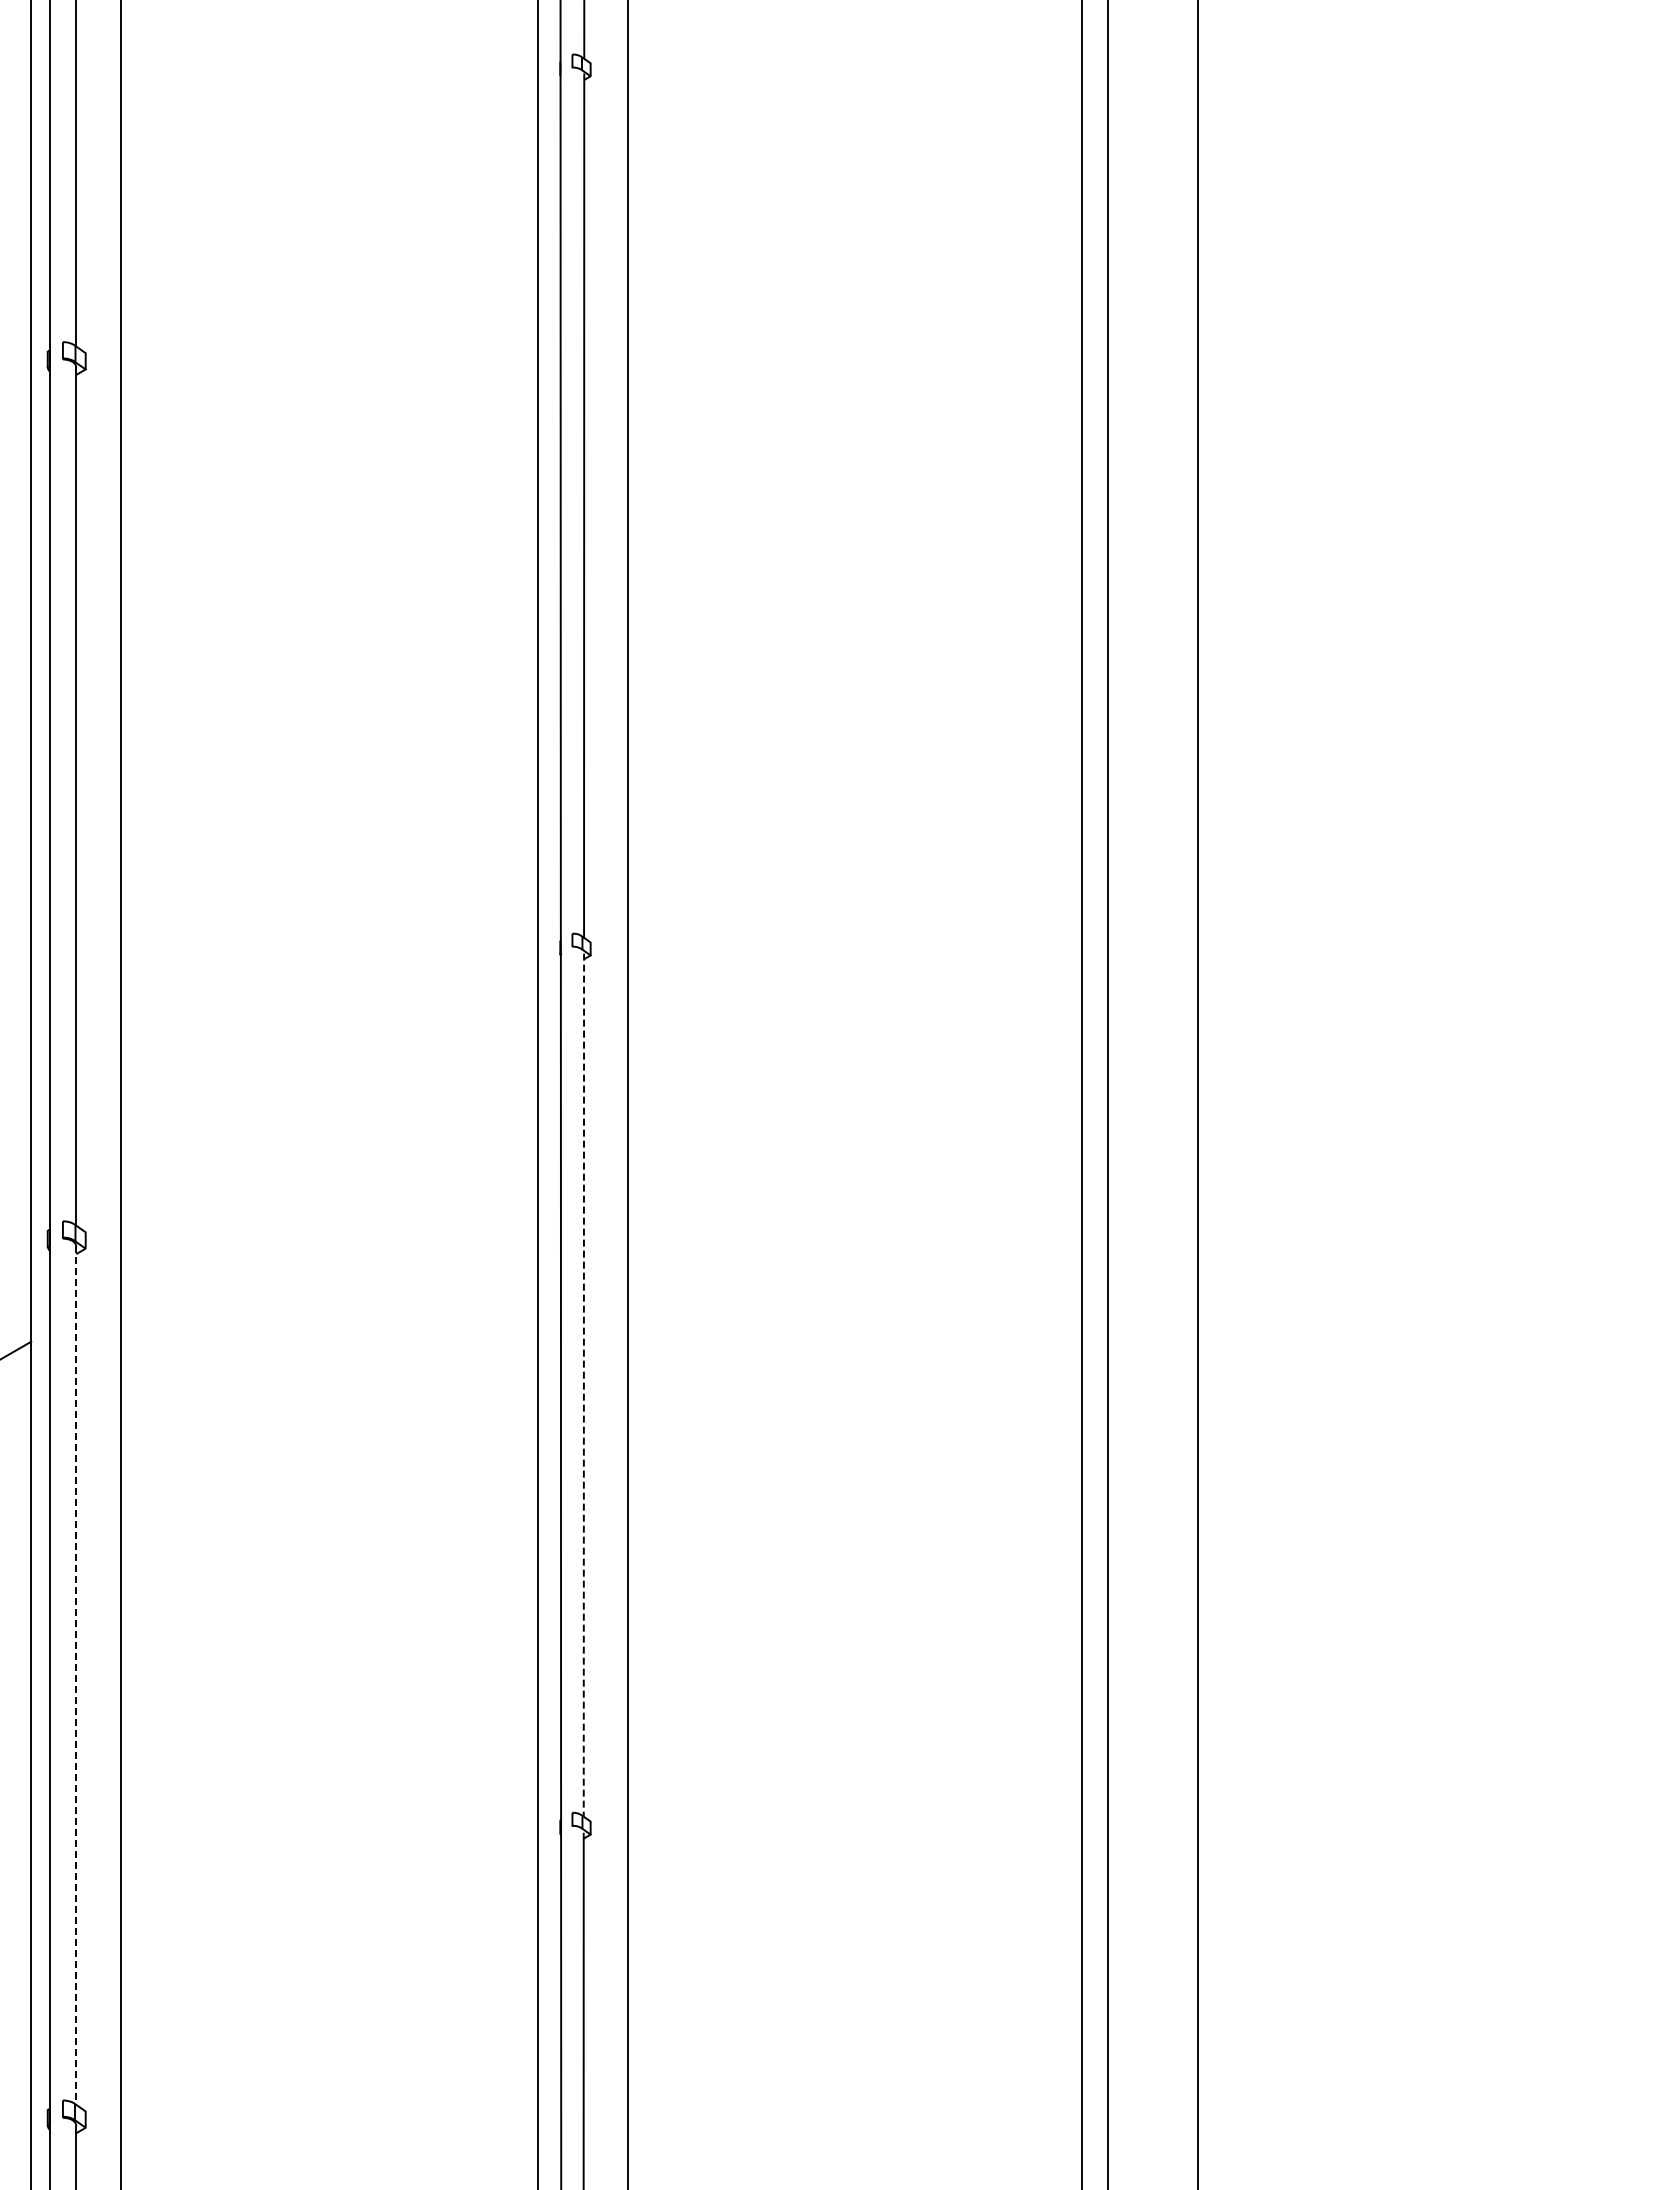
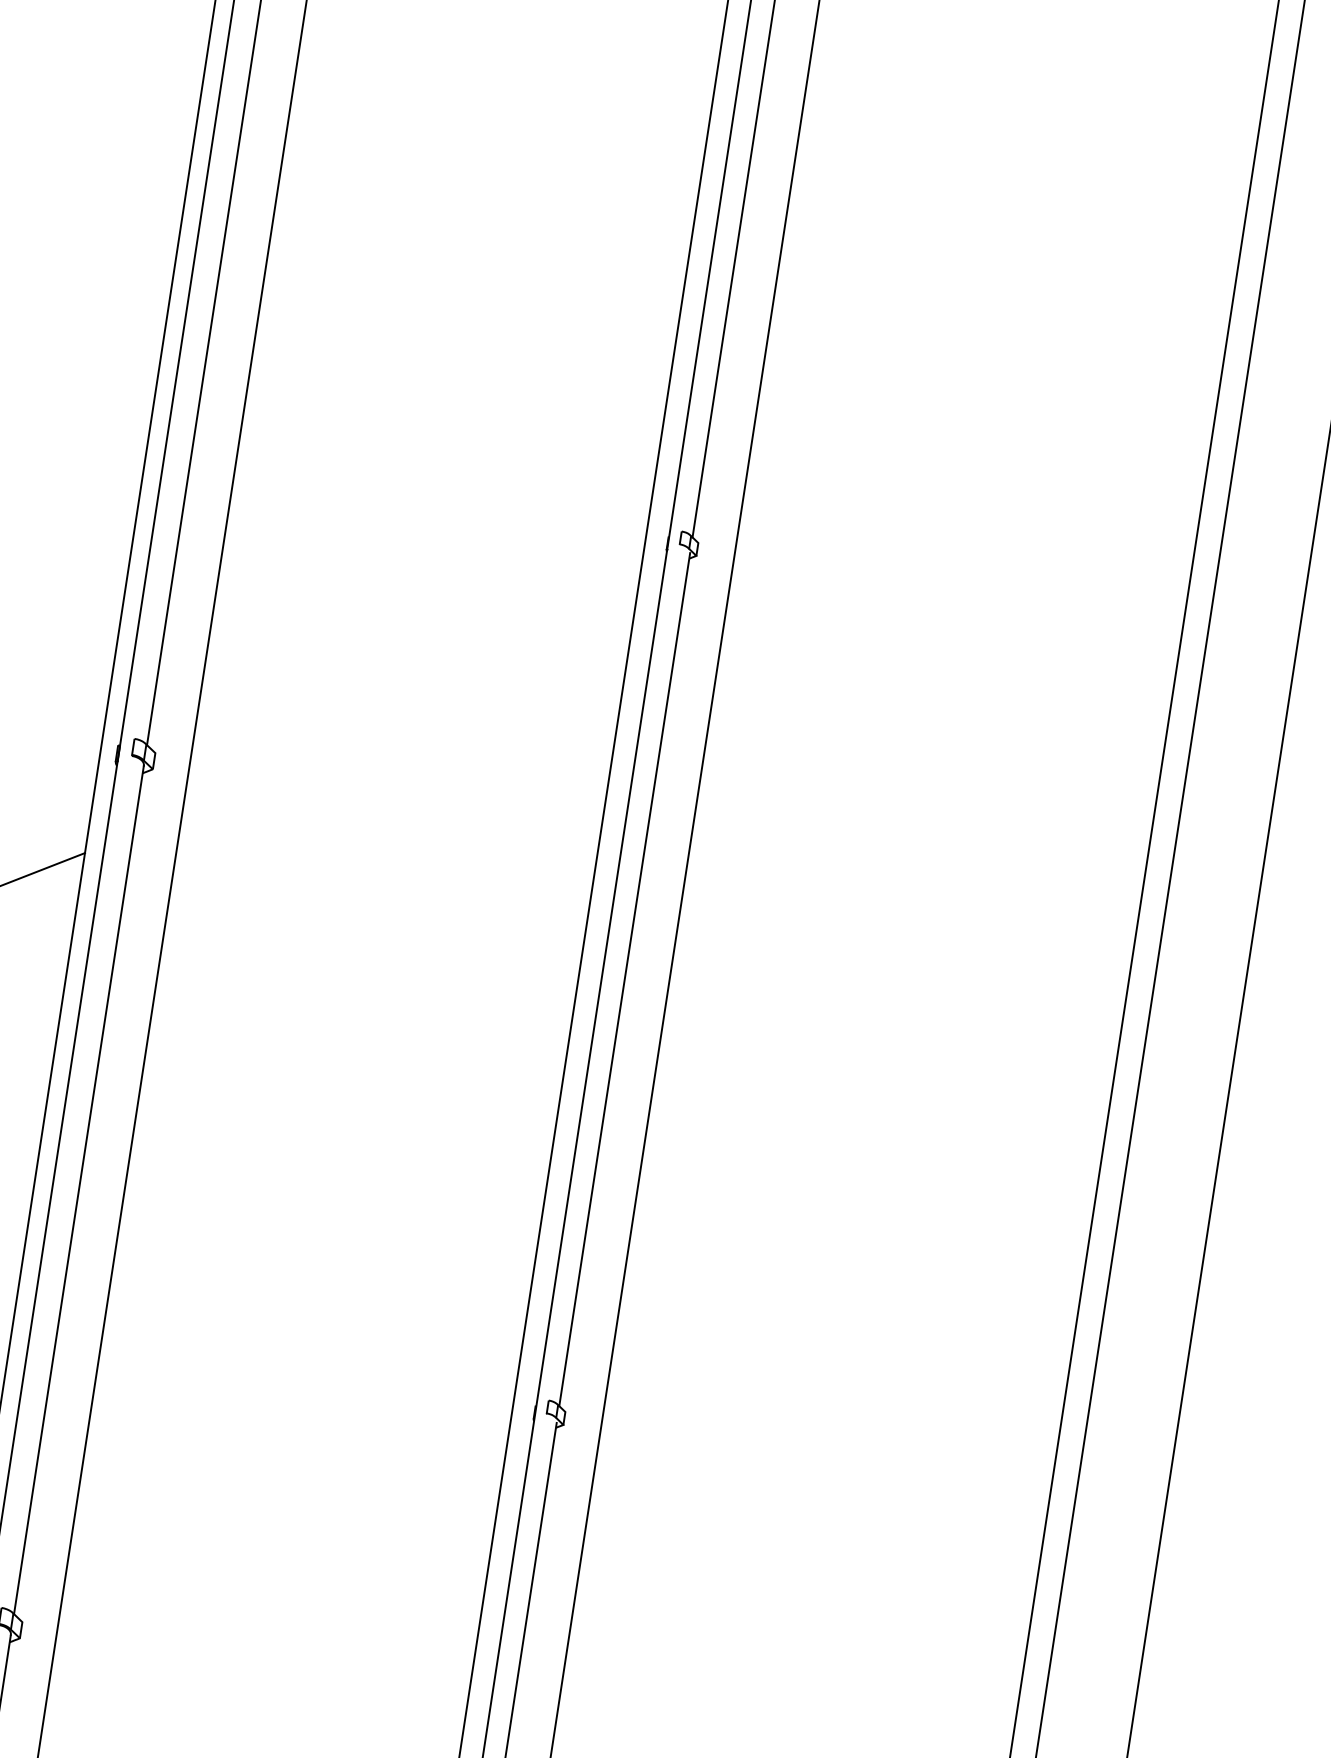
line: (583, 1385) -> (624, 979), dashed -> solid
line: (76, 1676) -> (79, 1190), dashed -> solid

